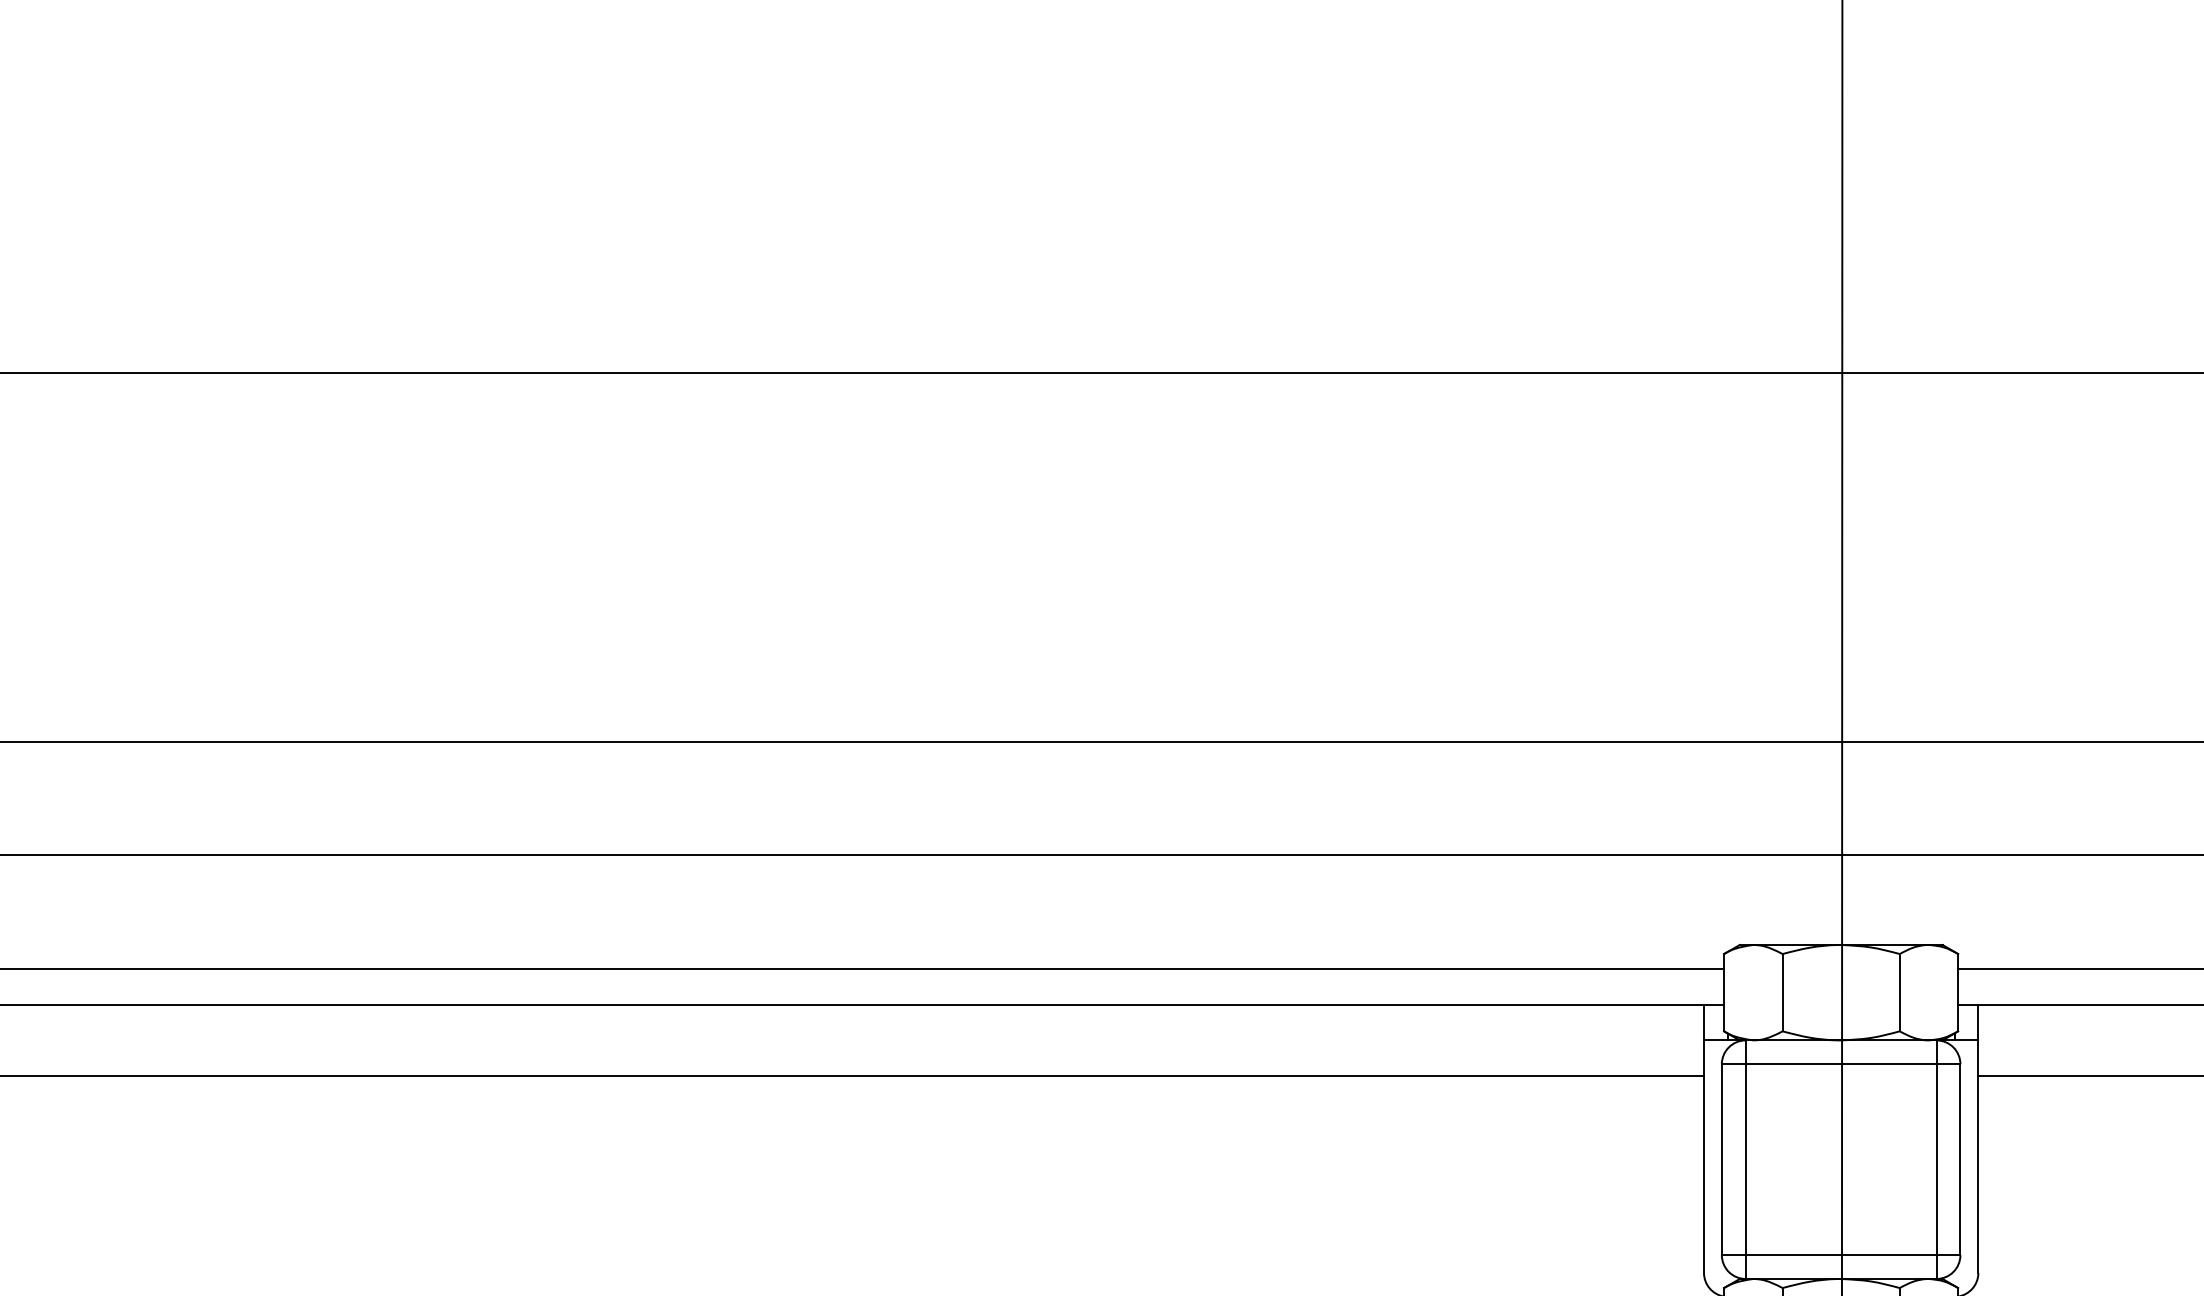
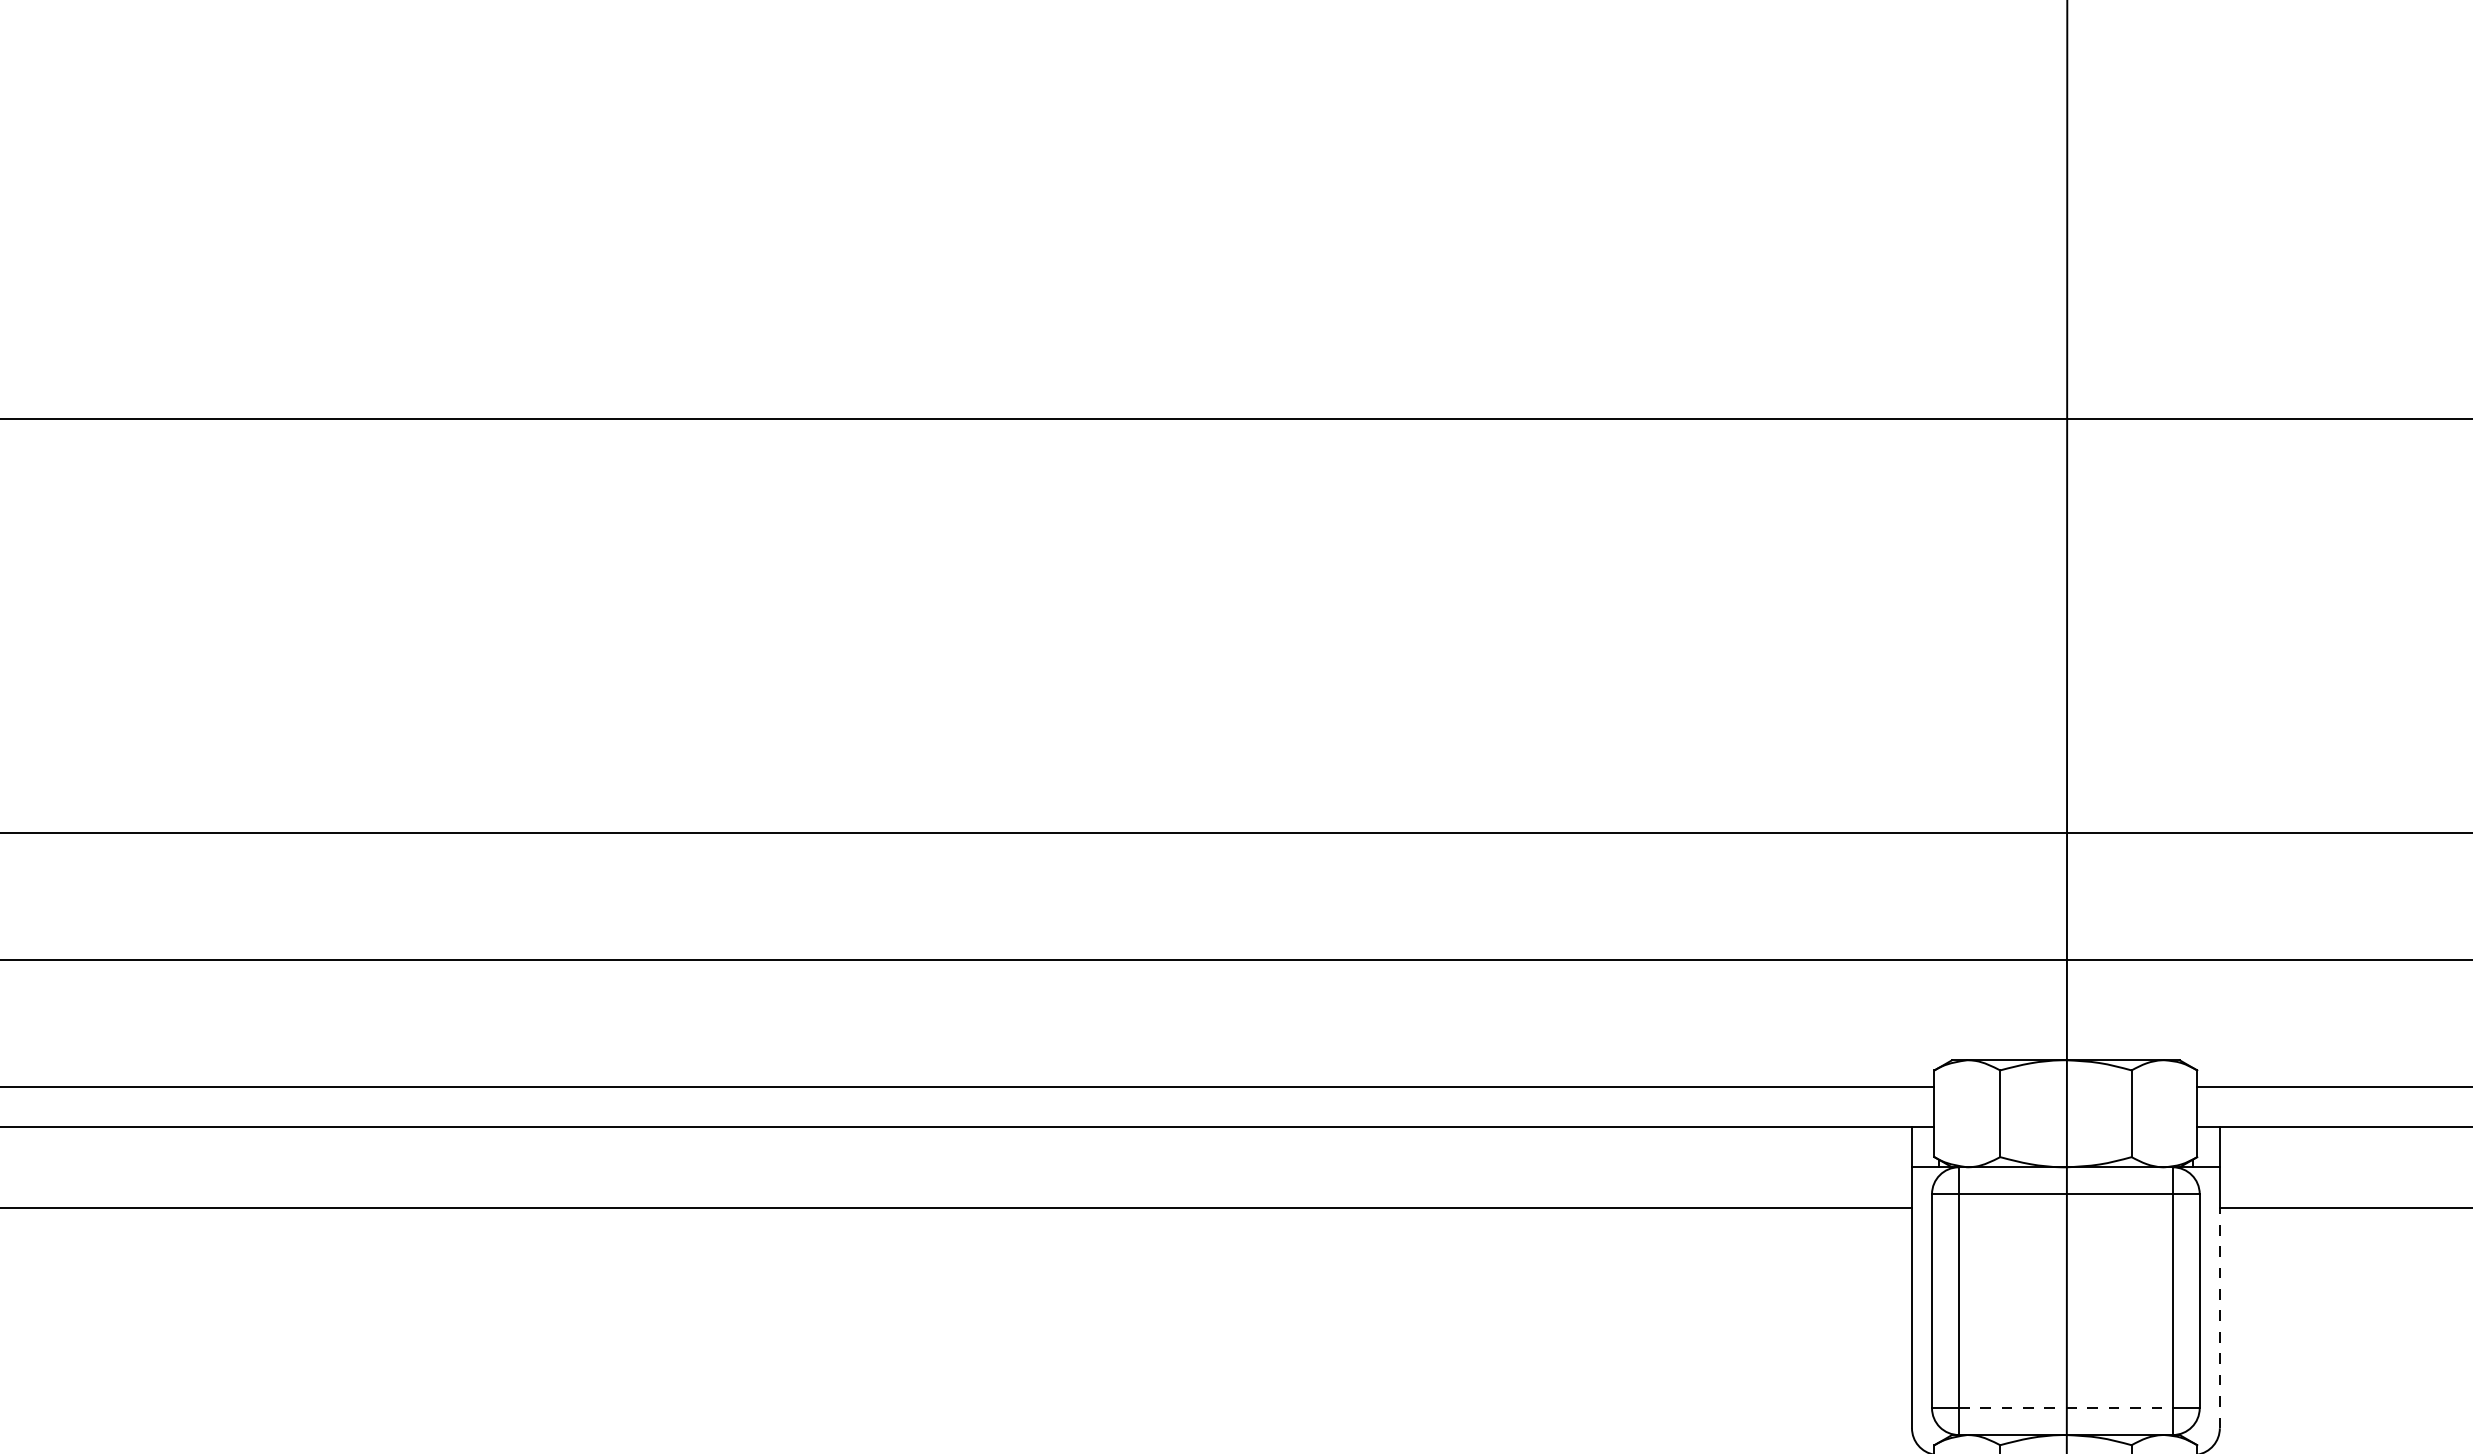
line: (1978, 1174) -> (2219, 1317), solid -> dashed
line: (1841, 1255) -> (2066, 1408), solid -> dashed

